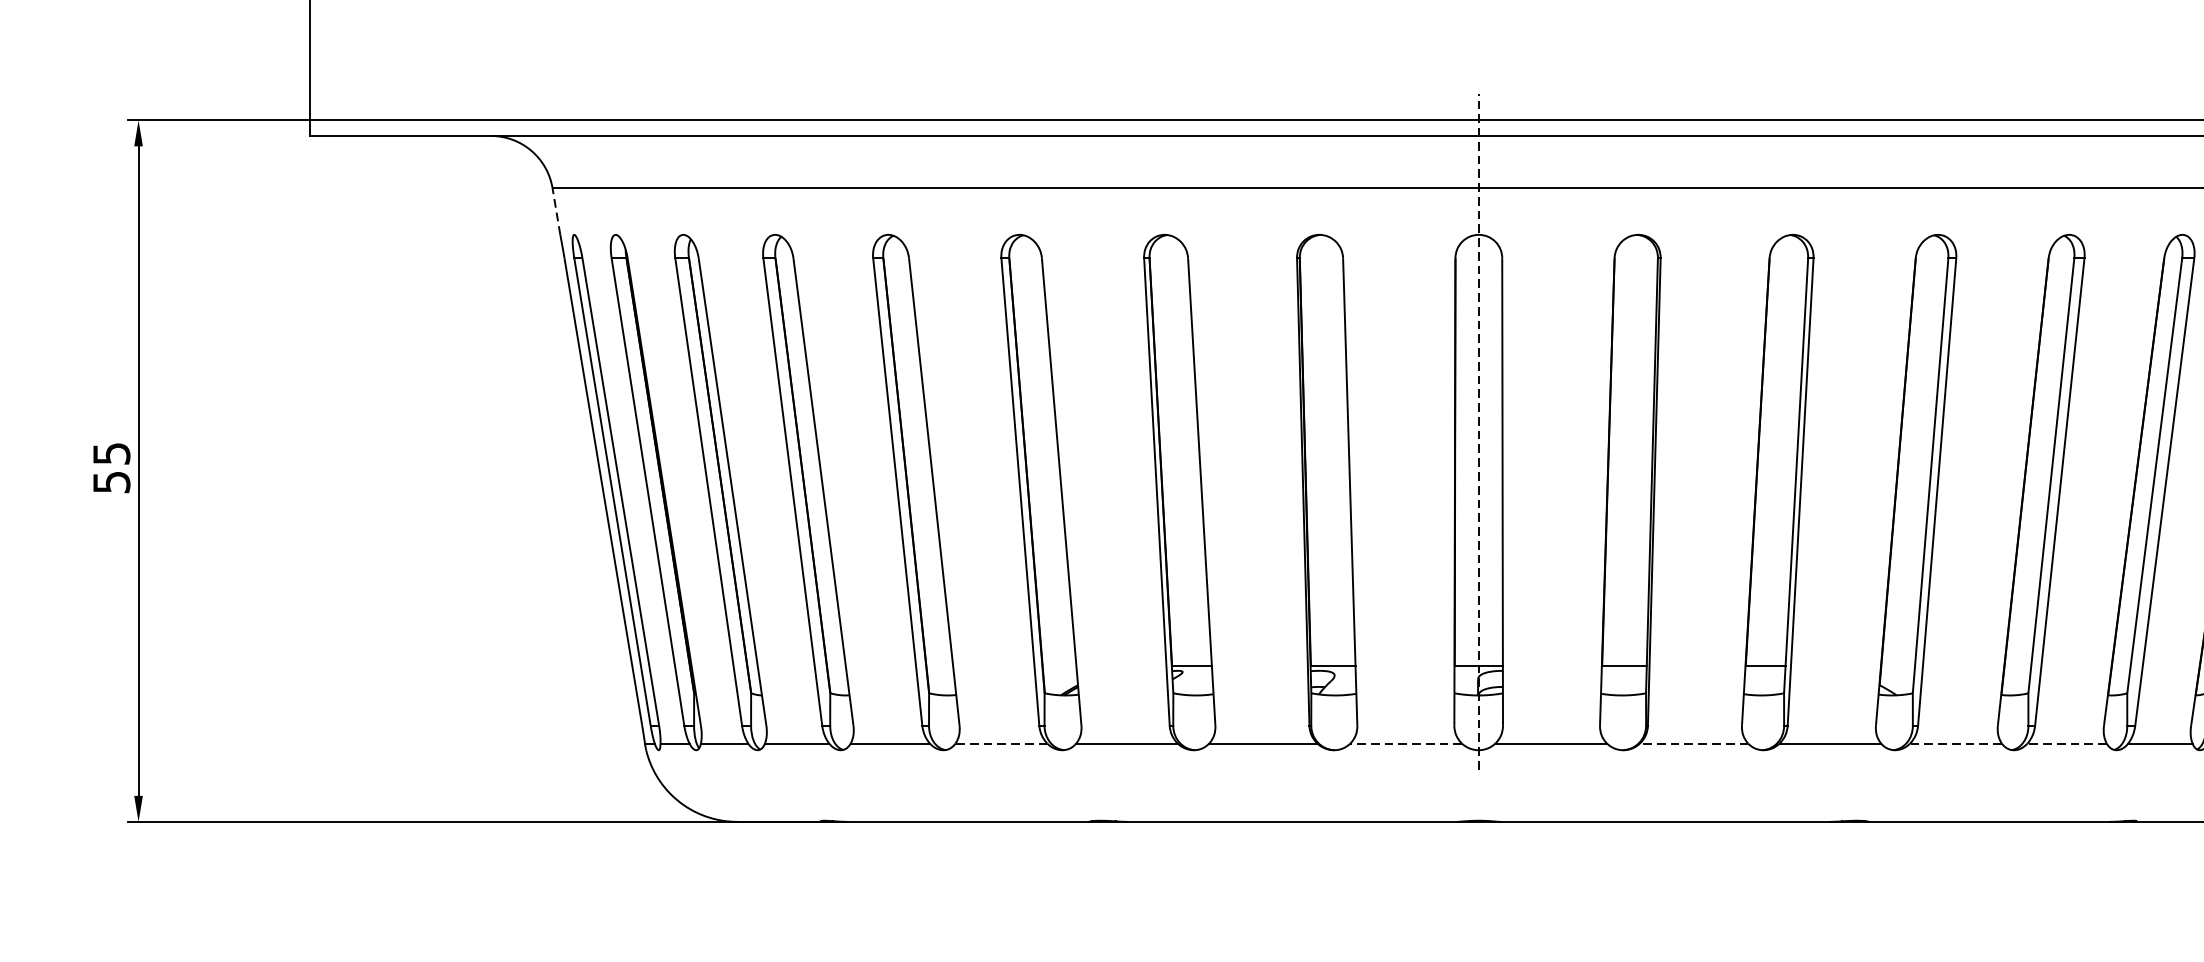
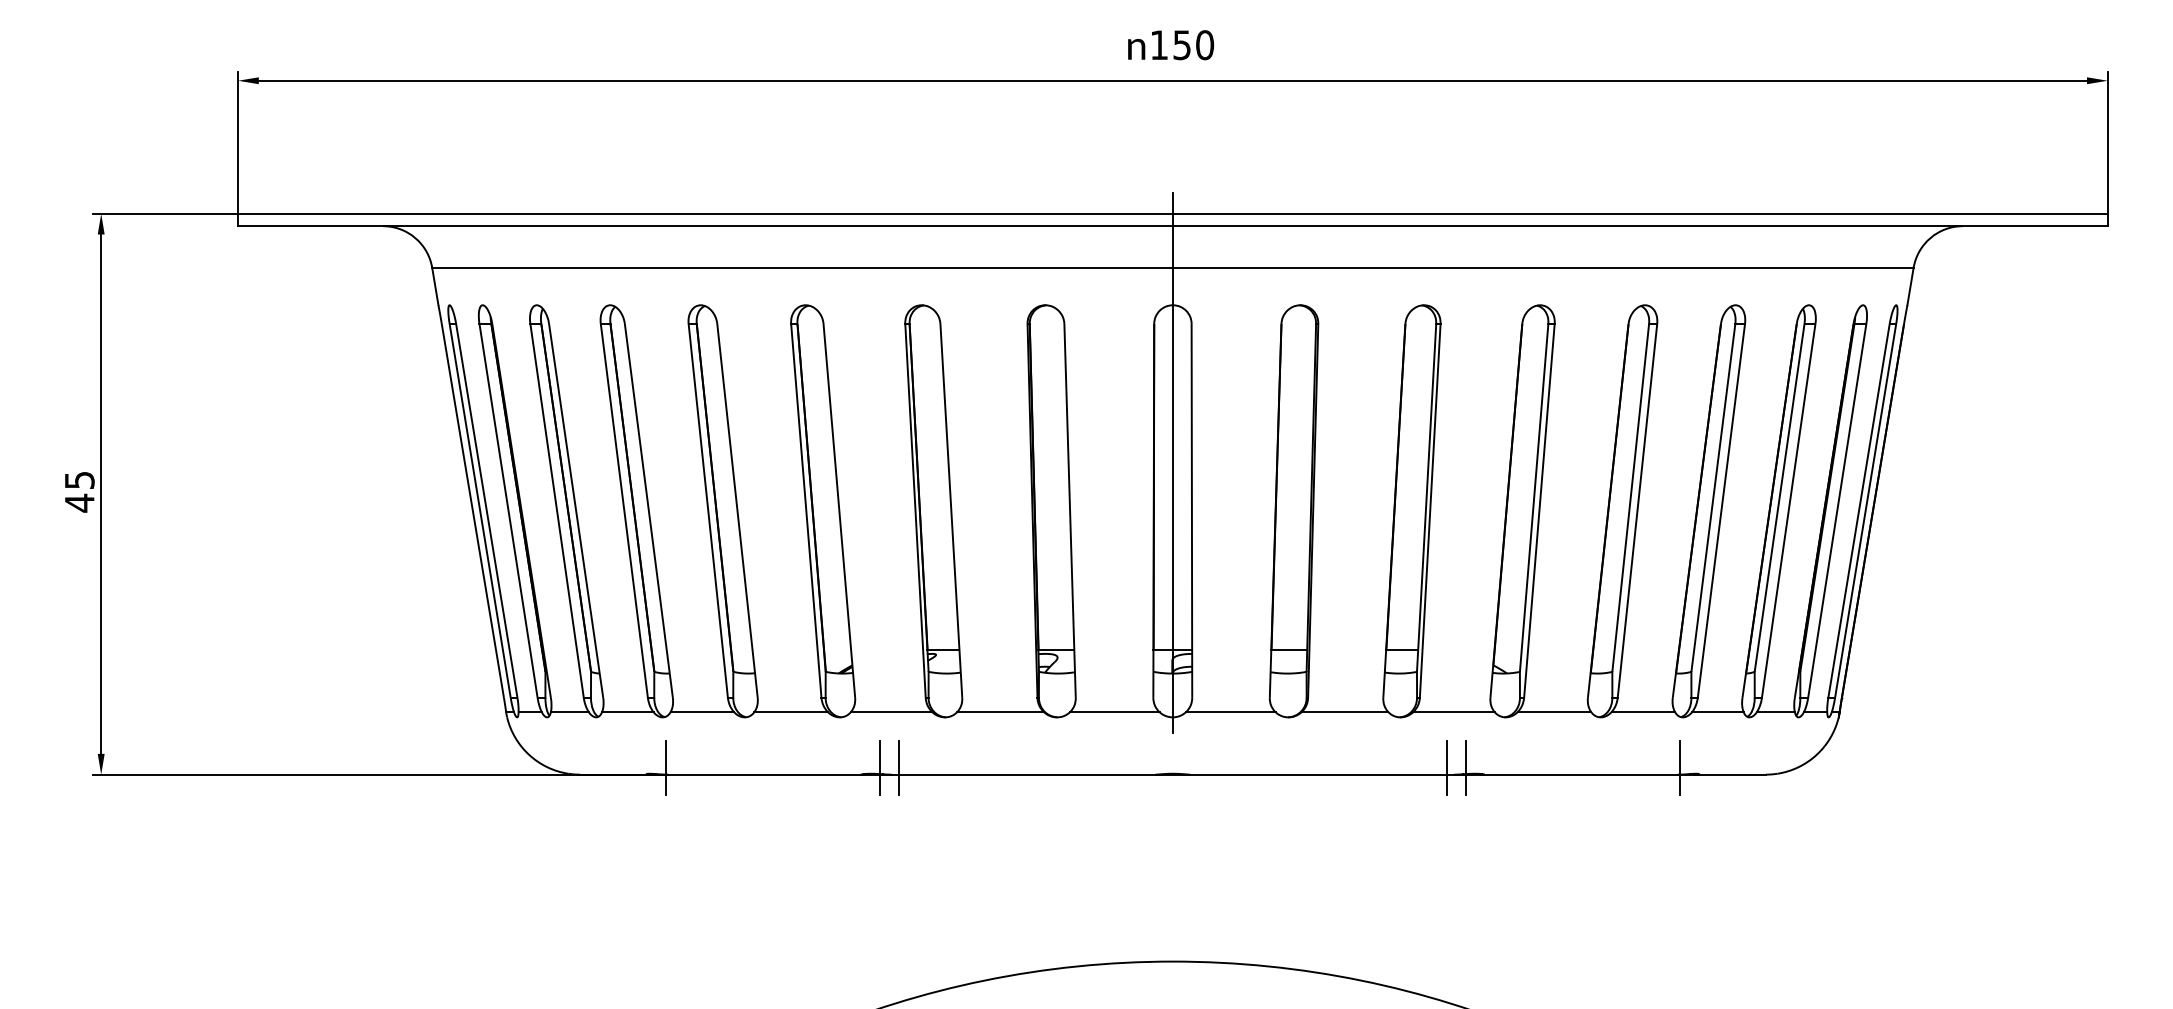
line: (556, 211) -> (435, 286), dashed -> solid
line: (1478, 431) -> (1172, 462), dashed -> solid
text: (111, 481) -> (79, 502), 55 -> 45
line: (1001, 744) -> (791, 712), dashed -> solid
line: (1405, 744) -> (1114, 712), dashed -> solid
line: (1693, 744) -> (1344, 712), dashed -> solid
line: (1956, 744) -> (1554, 712), dashed -> solid
line: (2067, 744) -> (1643, 712), dashed -> solid
line: (844, 814) -> (665, 768), added
line: (1113, 814) -> (880, 768), added
line: (1135, 814) -> (898, 768), added
line: (1822, 814) -> (1447, 768), added
line: (1844, 814) -> (1465, 768), added
line: (2113, 814) -> (1680, 768), added

